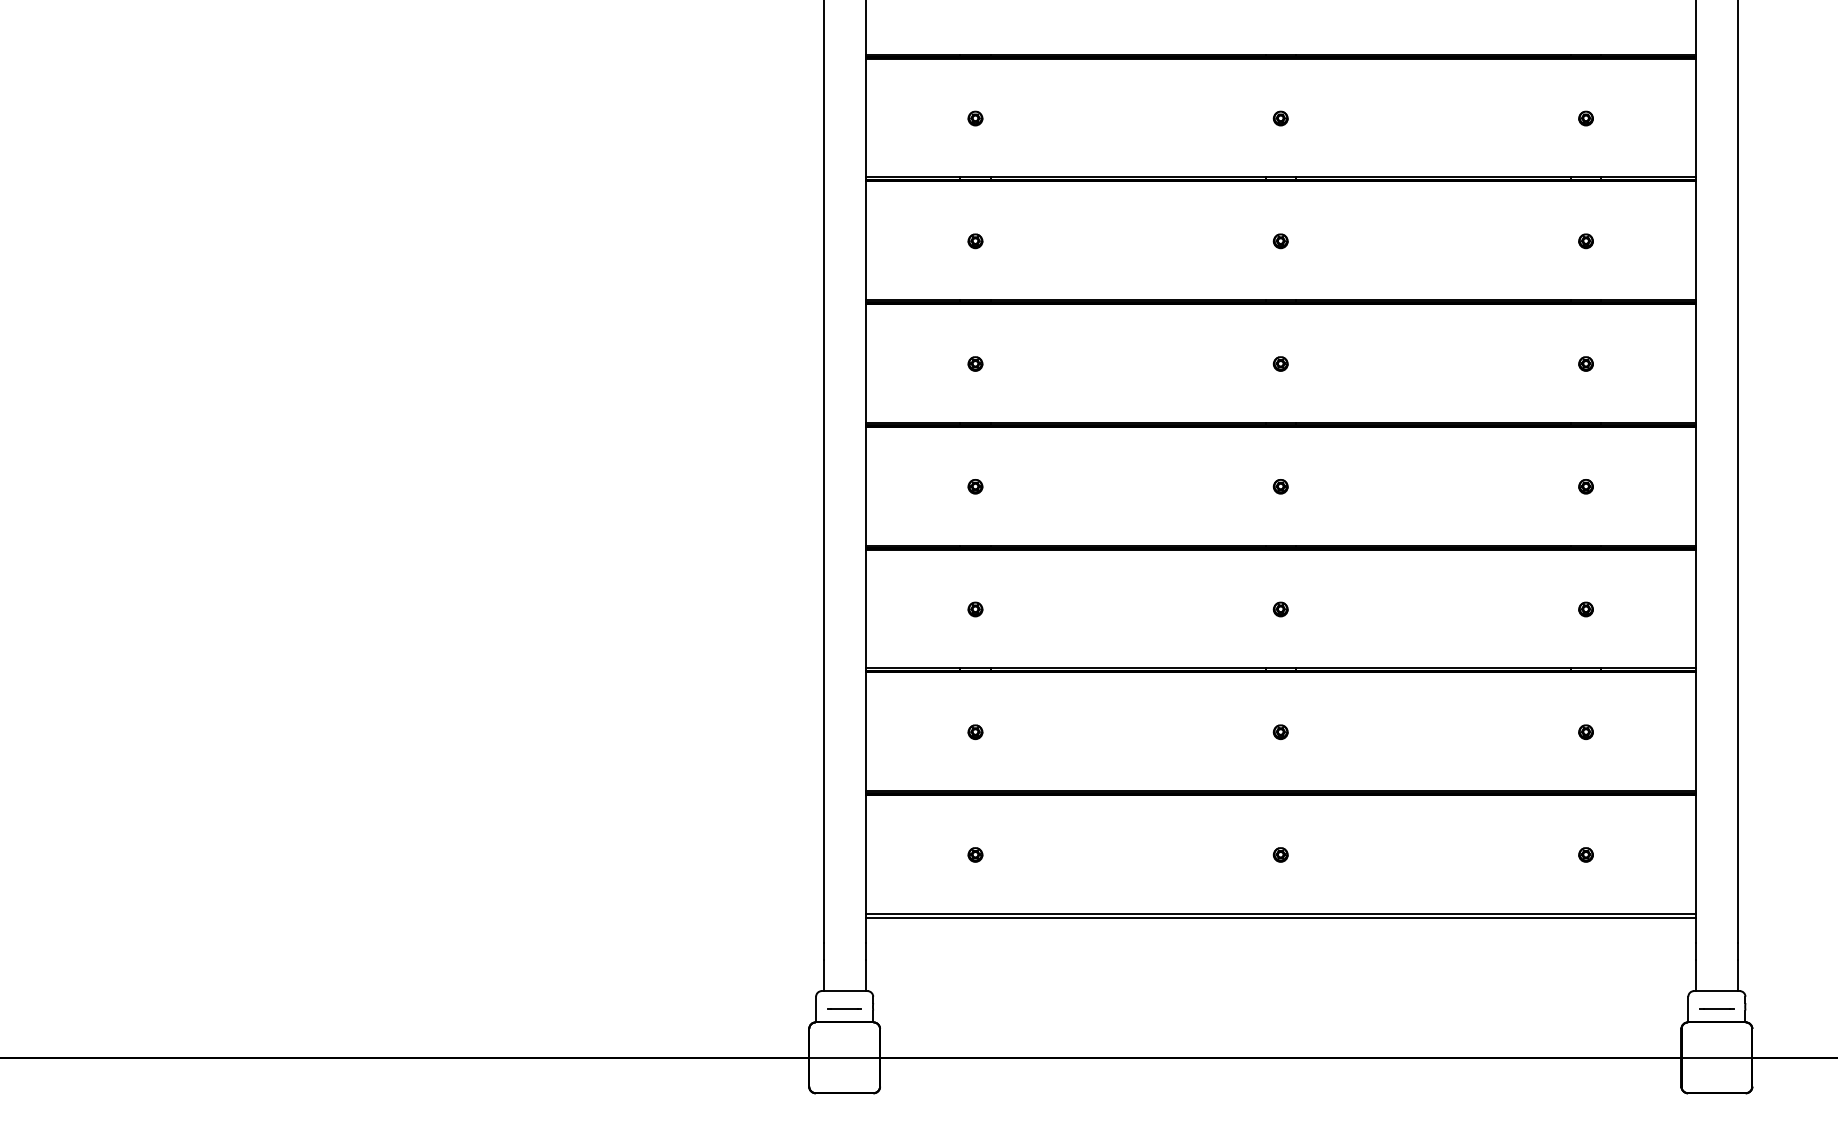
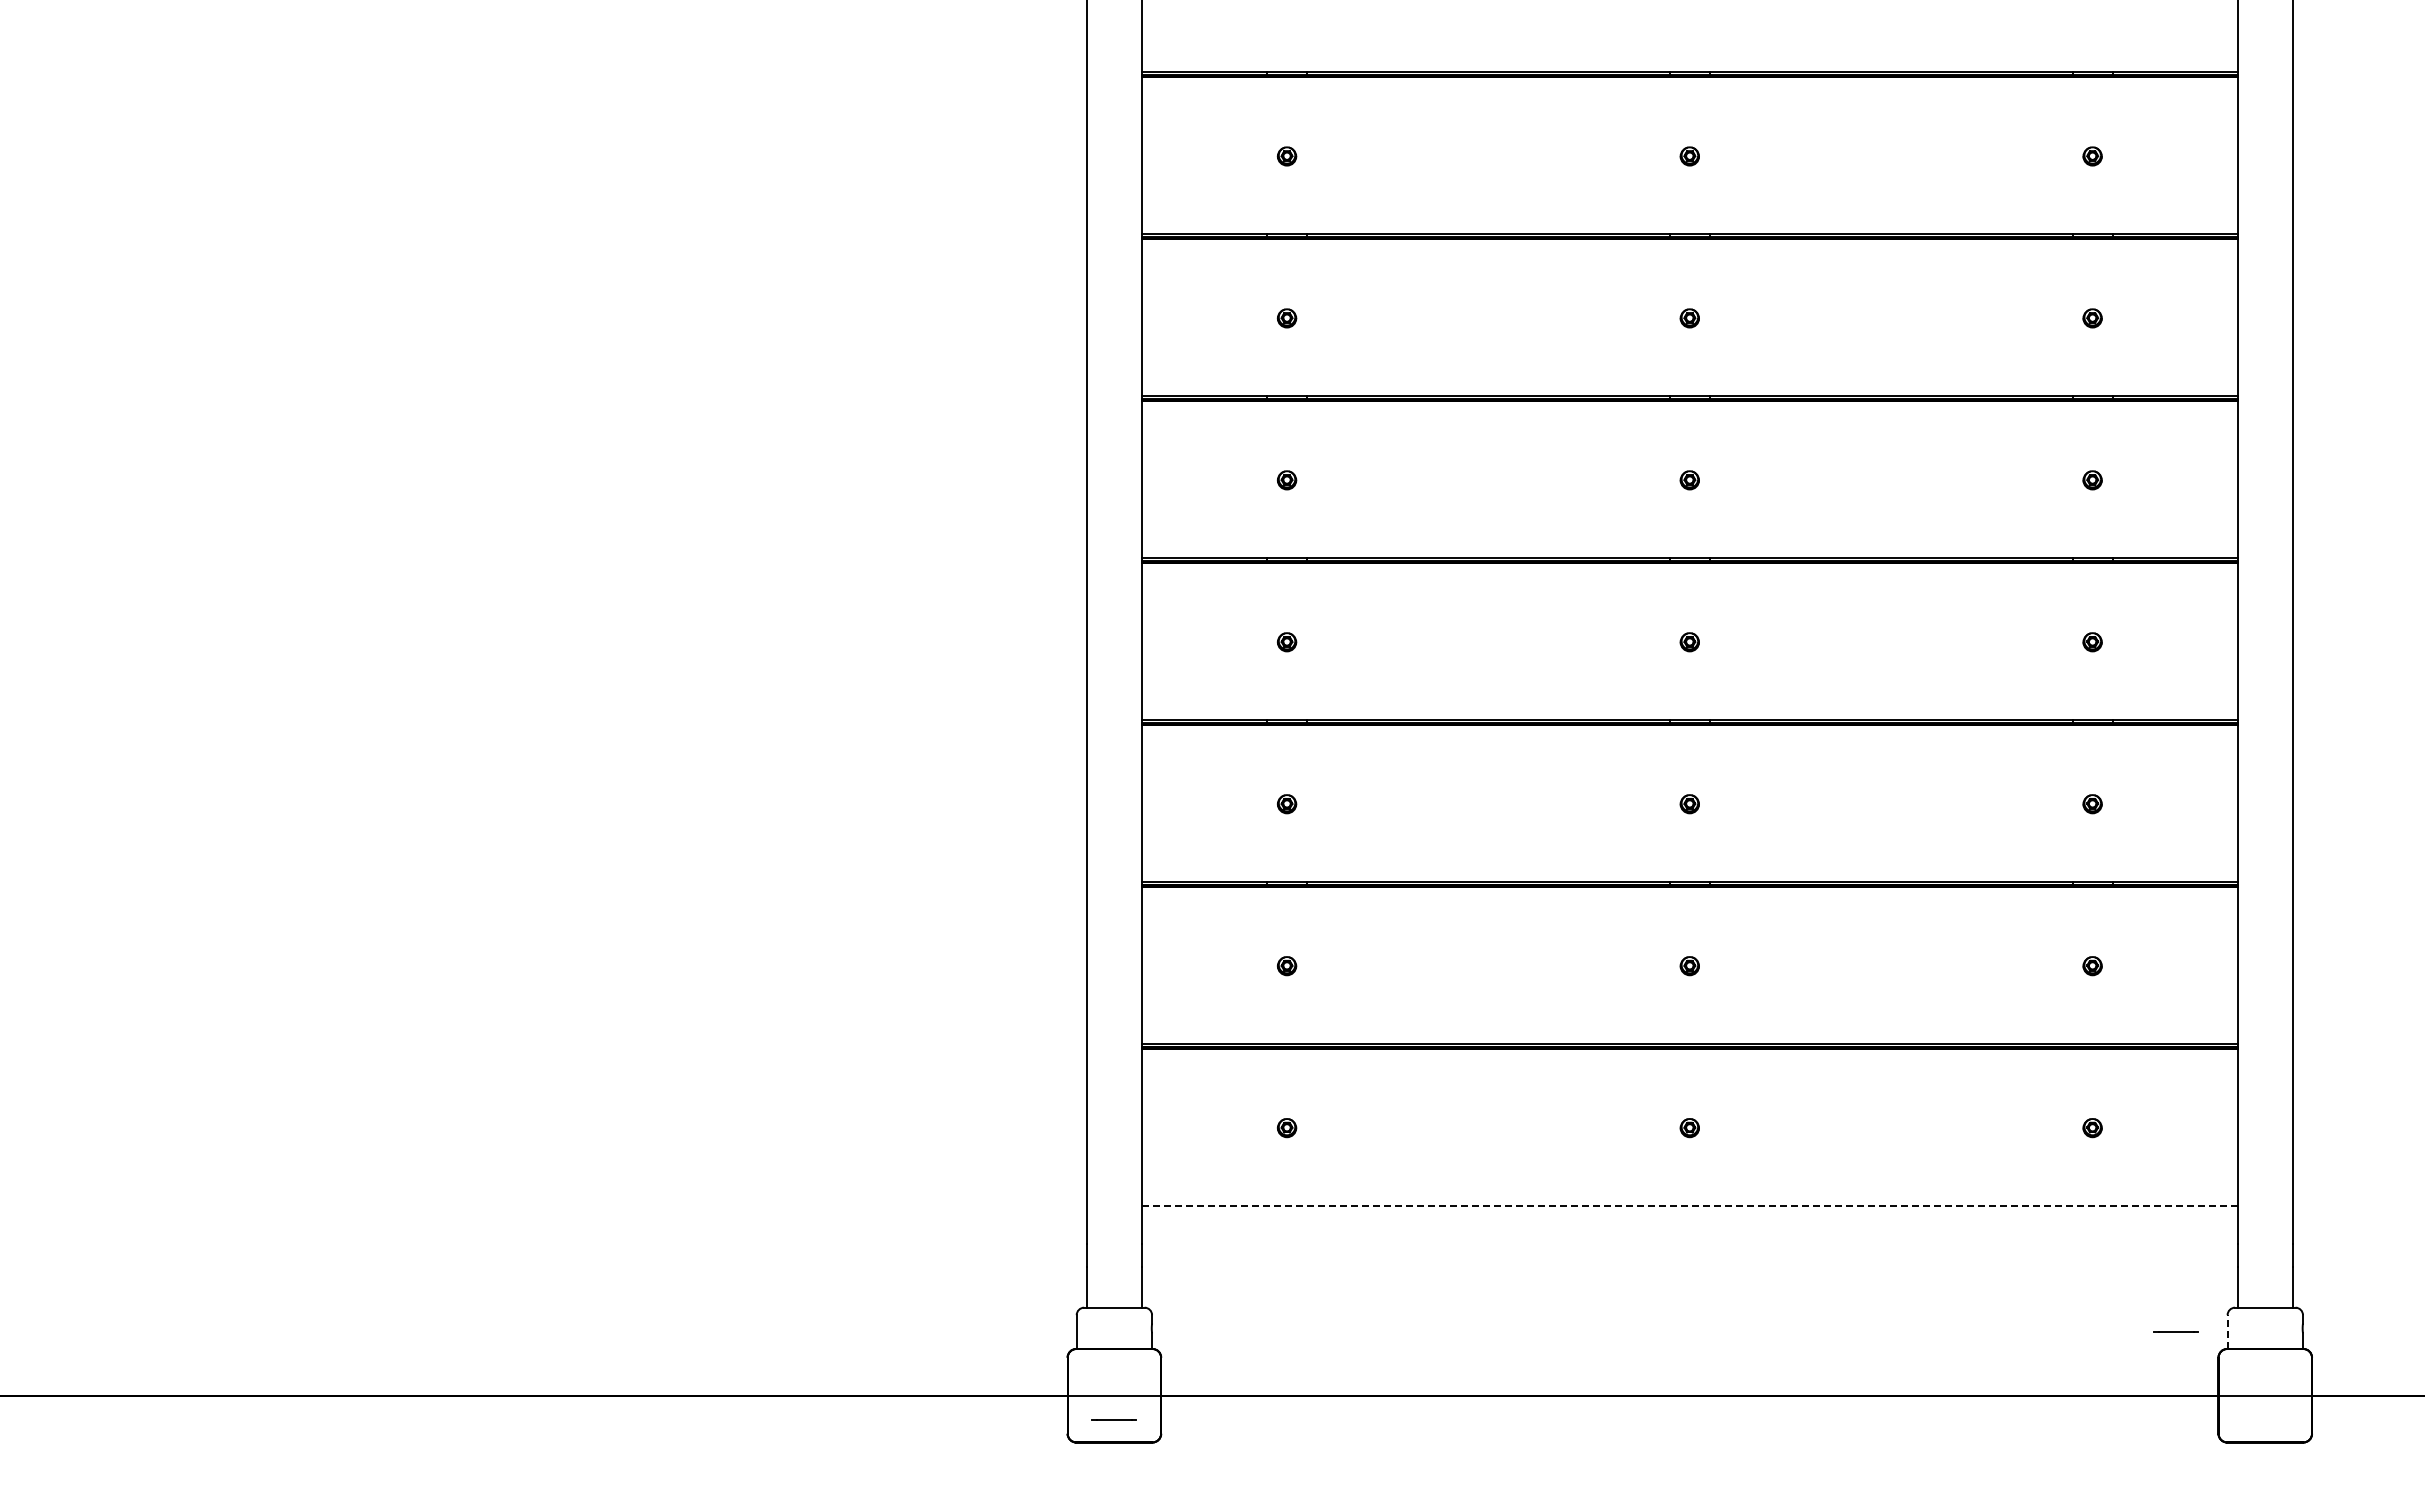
line: (1280, 913) -> (1689, 1205), solid -> dashed
line: (1280, 917) -> (1689, 1210), removed
line: (843, 1009) -> (1113, 1419), moved
line: (1688, 1009) -> (2227, 1332), solid -> dashed
line: (1716, 1009) -> (2175, 1331), moved

